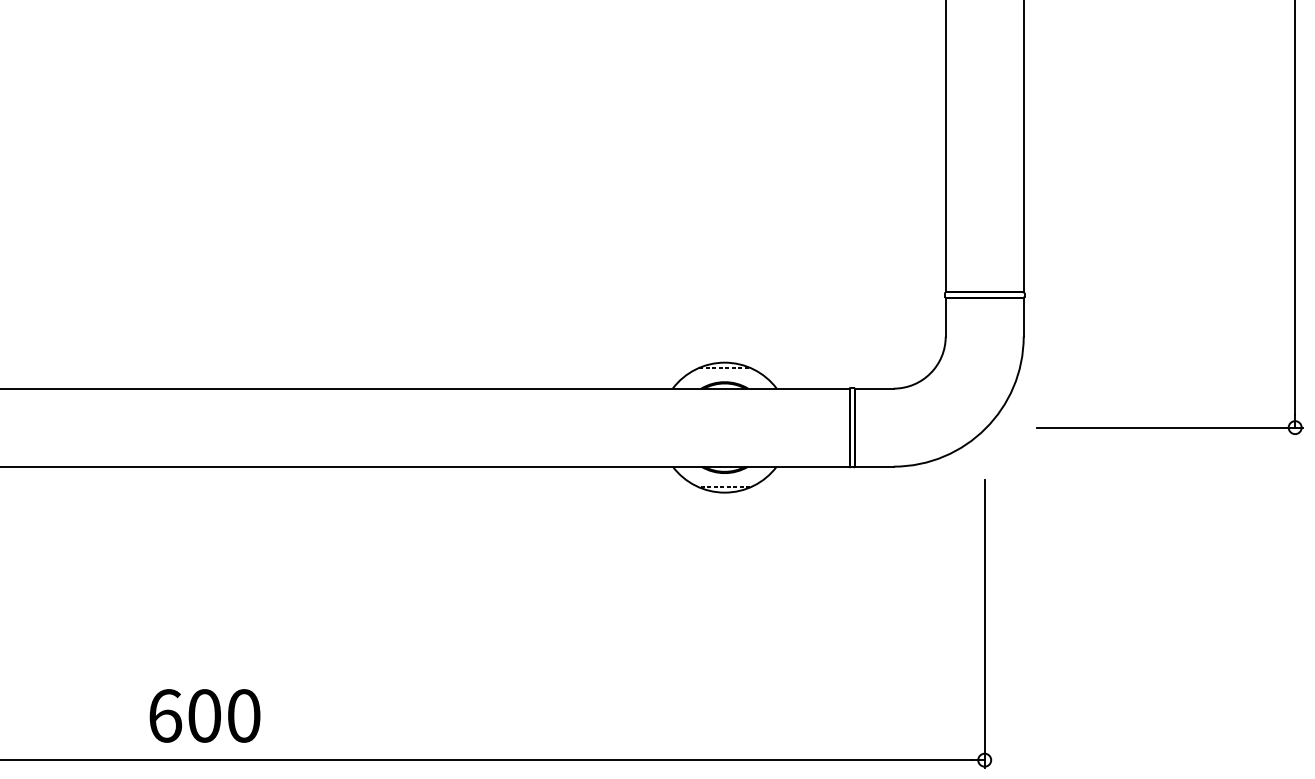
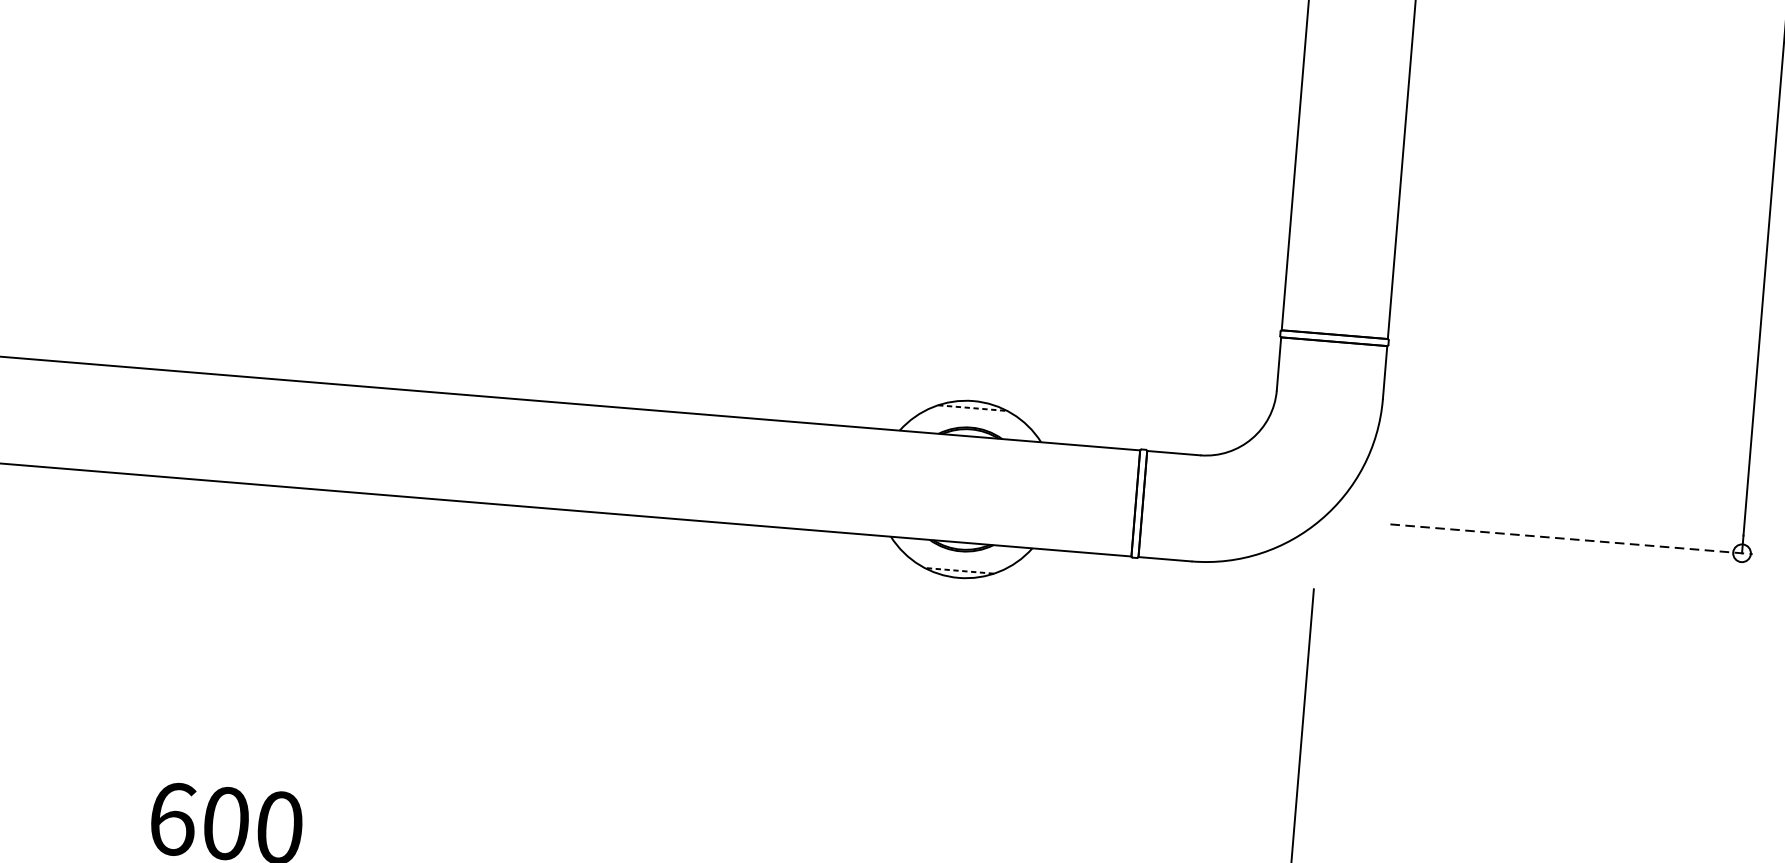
line: (1170, 427) -> (1572, 539), solid -> dashed

